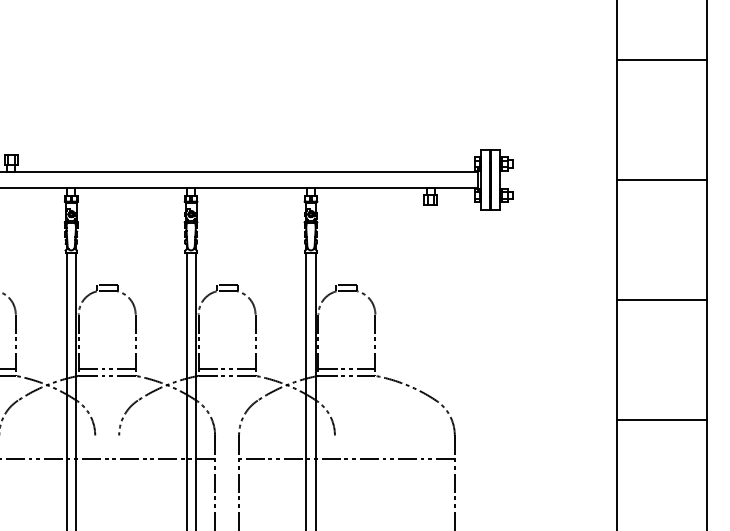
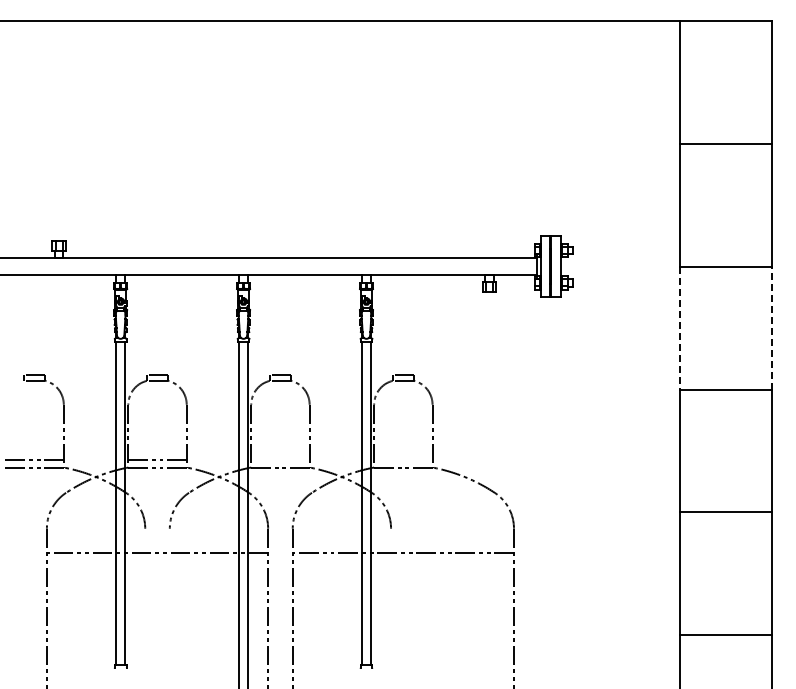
line: (706, 239) -> (772, 327), solid -> dashed
line: (616, 240) -> (679, 328), solid -> dashed
line: (227, 369) -> (280, 460), removed
line: (347, 369) -> (403, 460), removed

